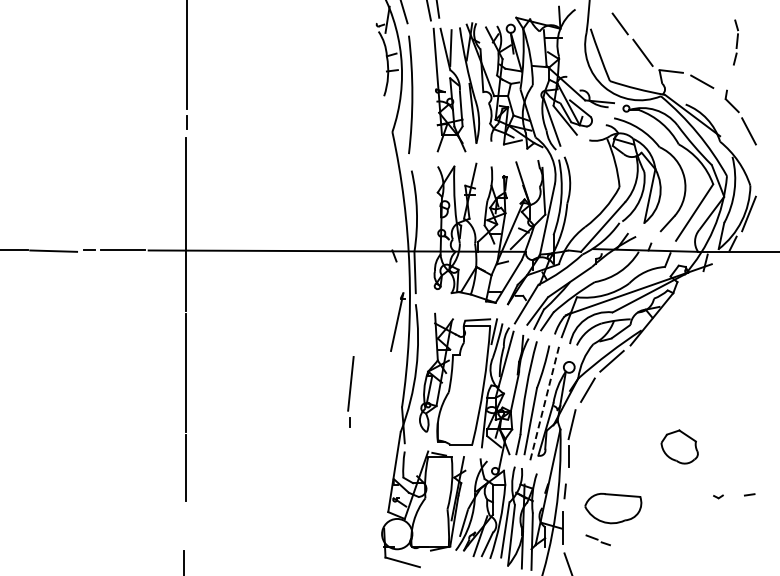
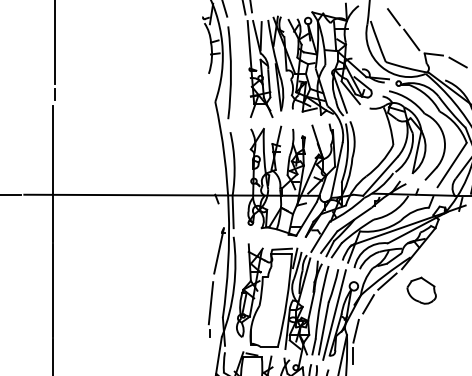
part: (350, 391) -> (210, 309), moved
line: (544, 404) -> (334, 315), dashed -> solid
part: (679, 446) -> (421, 290), moved

